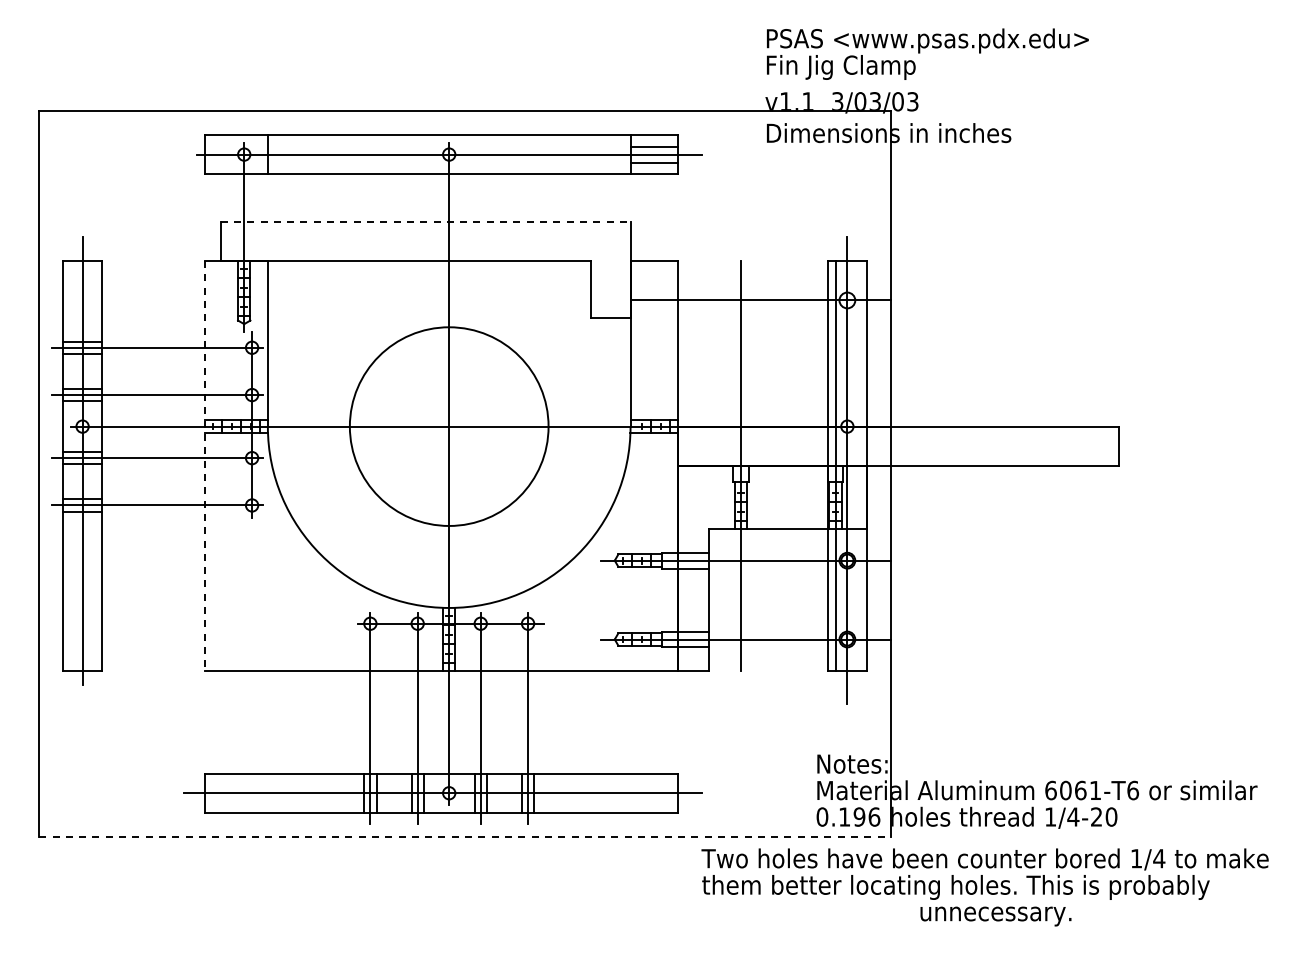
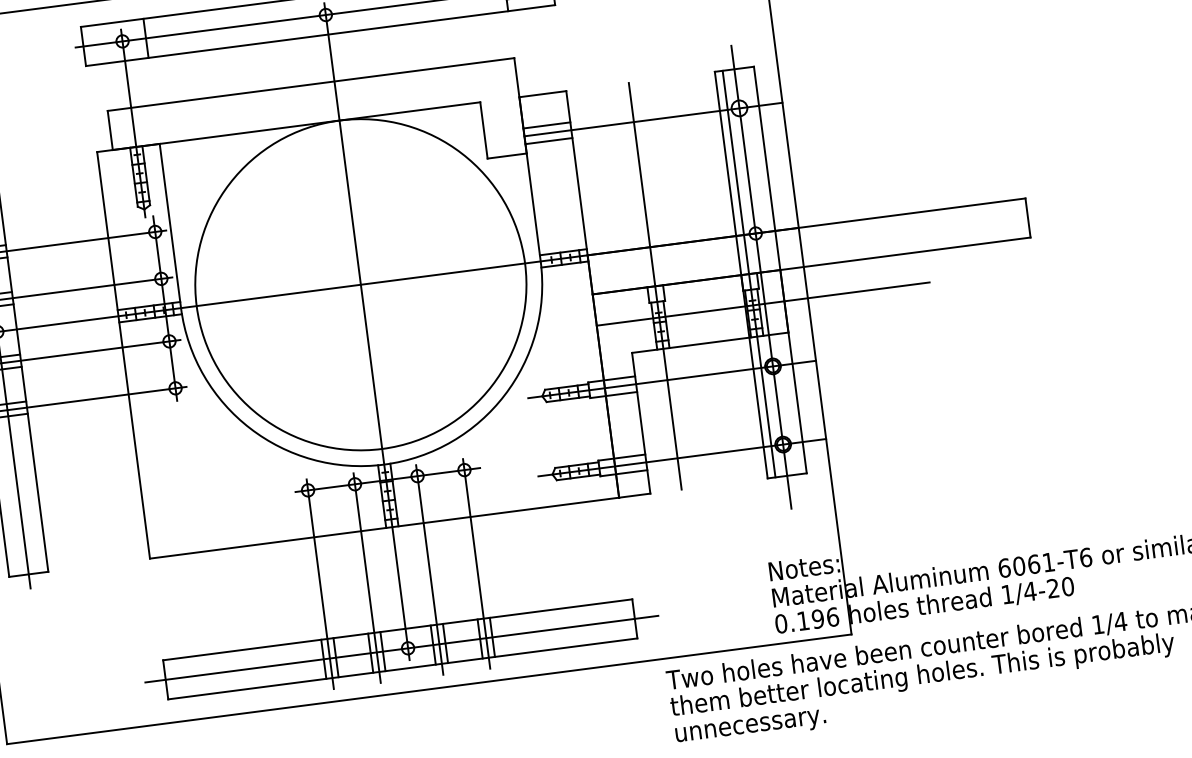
line: (425, 221) -> (310, 84), dashed -> solid
line: (653, 292) -> (546, 125), added
line: (653, 308) -> (548, 141), added
circle: (448, 426) -> (360, 284), size x1.67
line: (204, 466) -> (123, 355), dashed -> solid
line: (845, 497) -> (762, 304), added
line: (464, 836) -> (428, 689), dashed -> solid
text: (995, 916) -> (750, 728), moved

